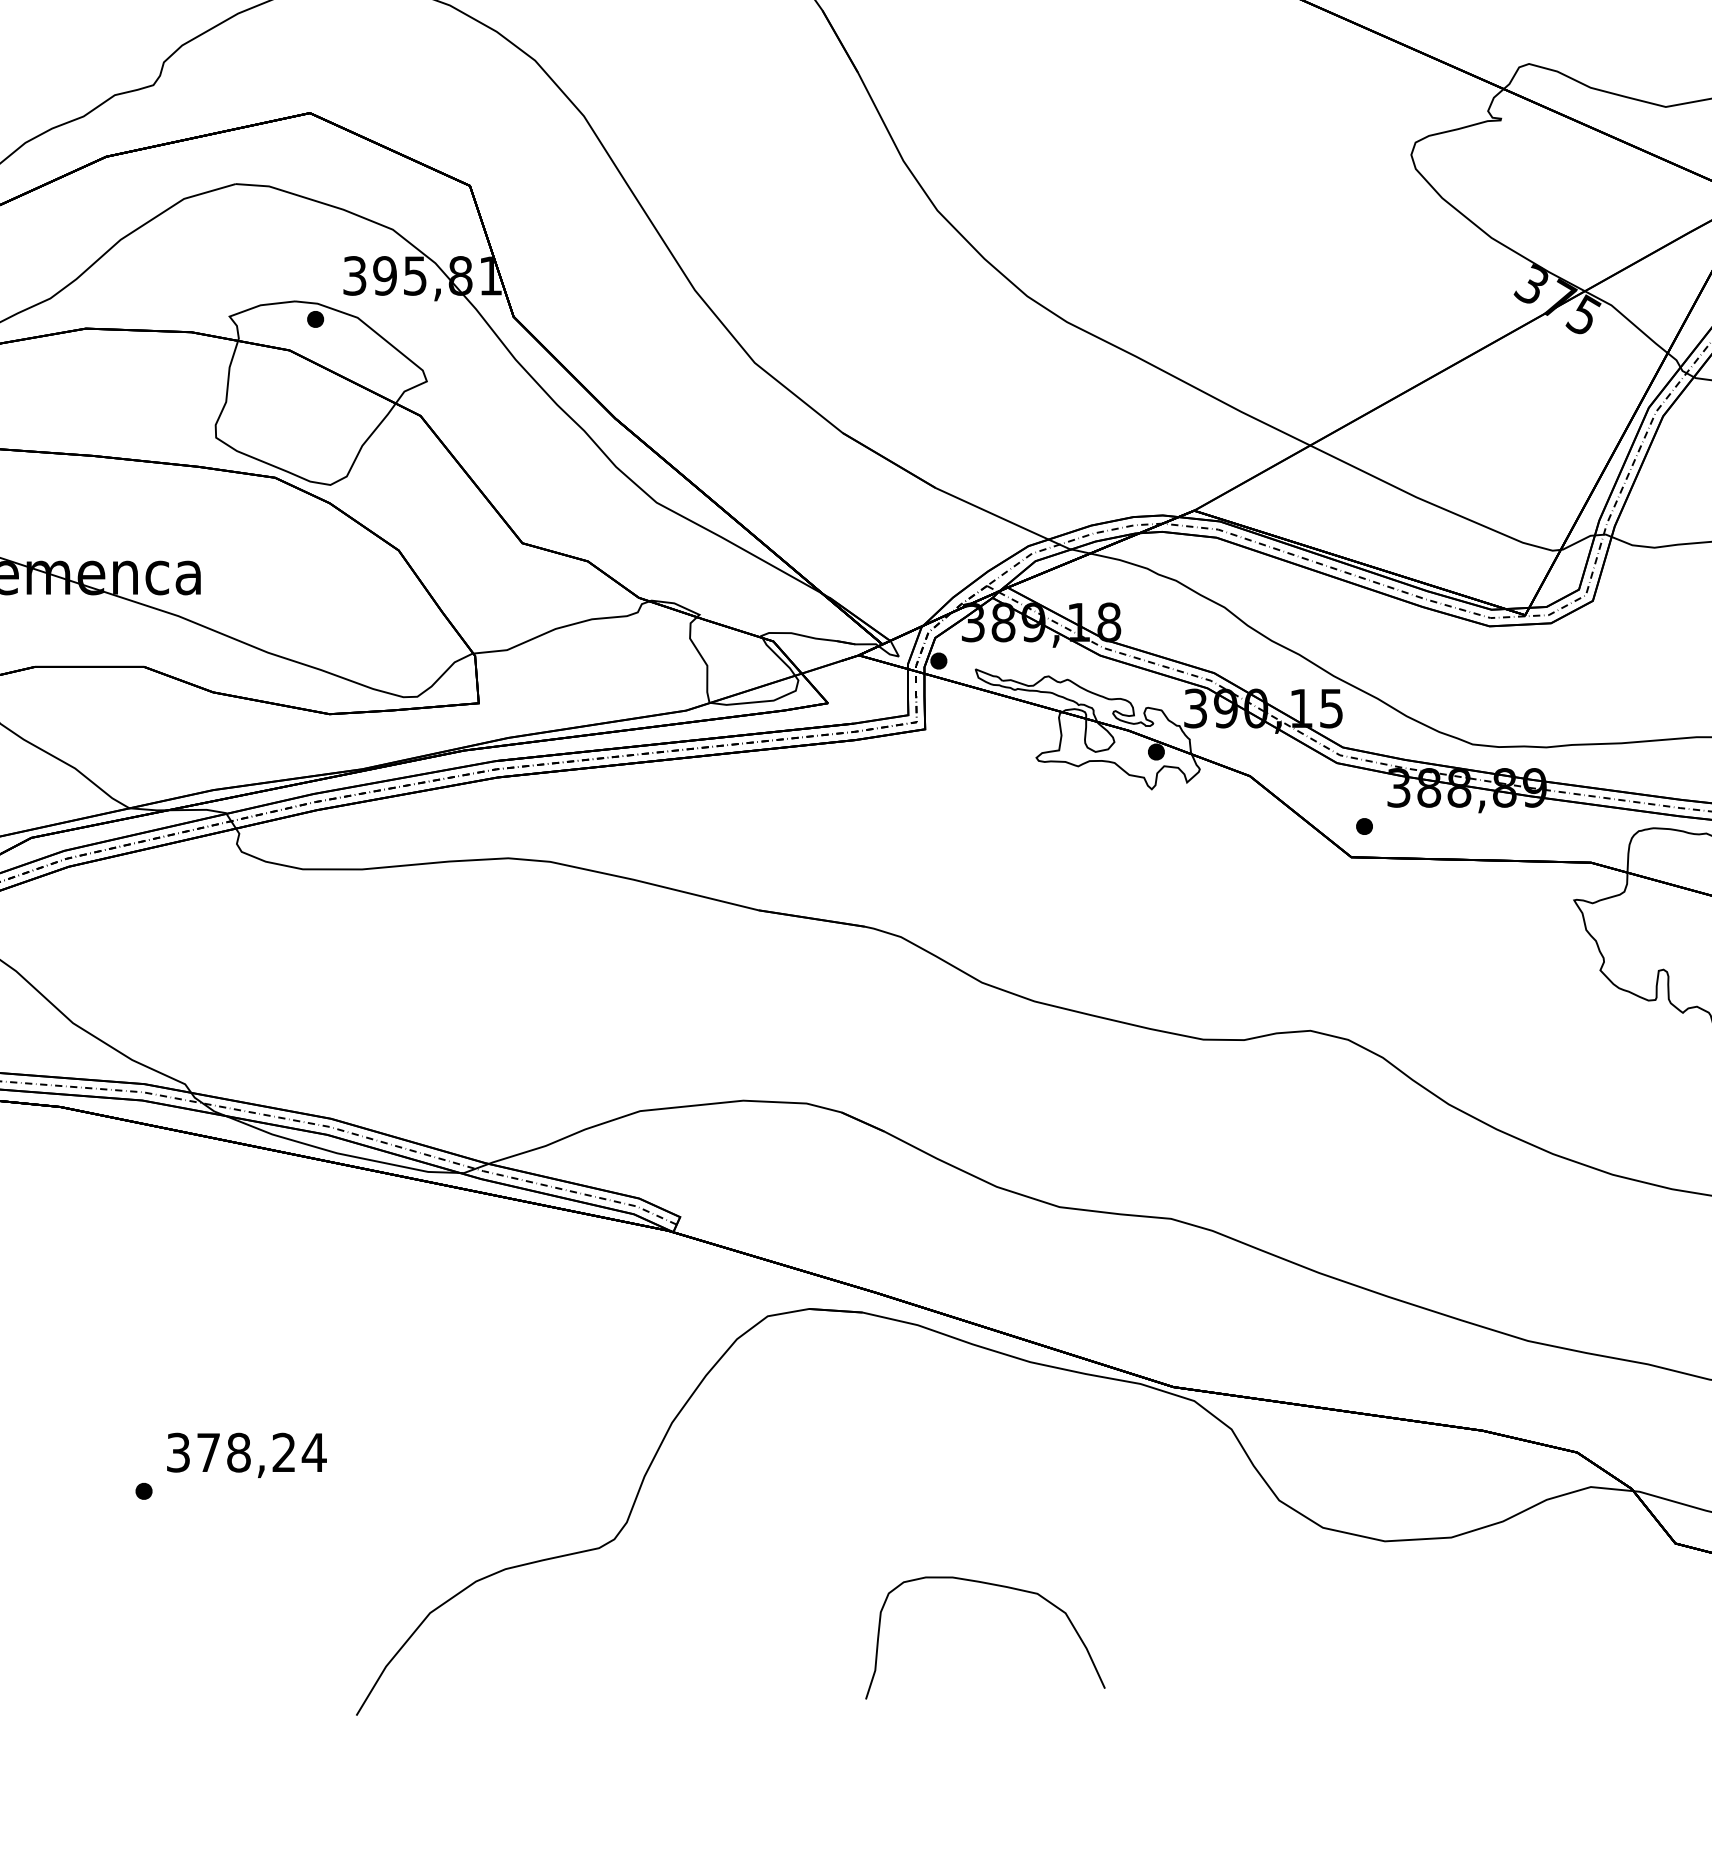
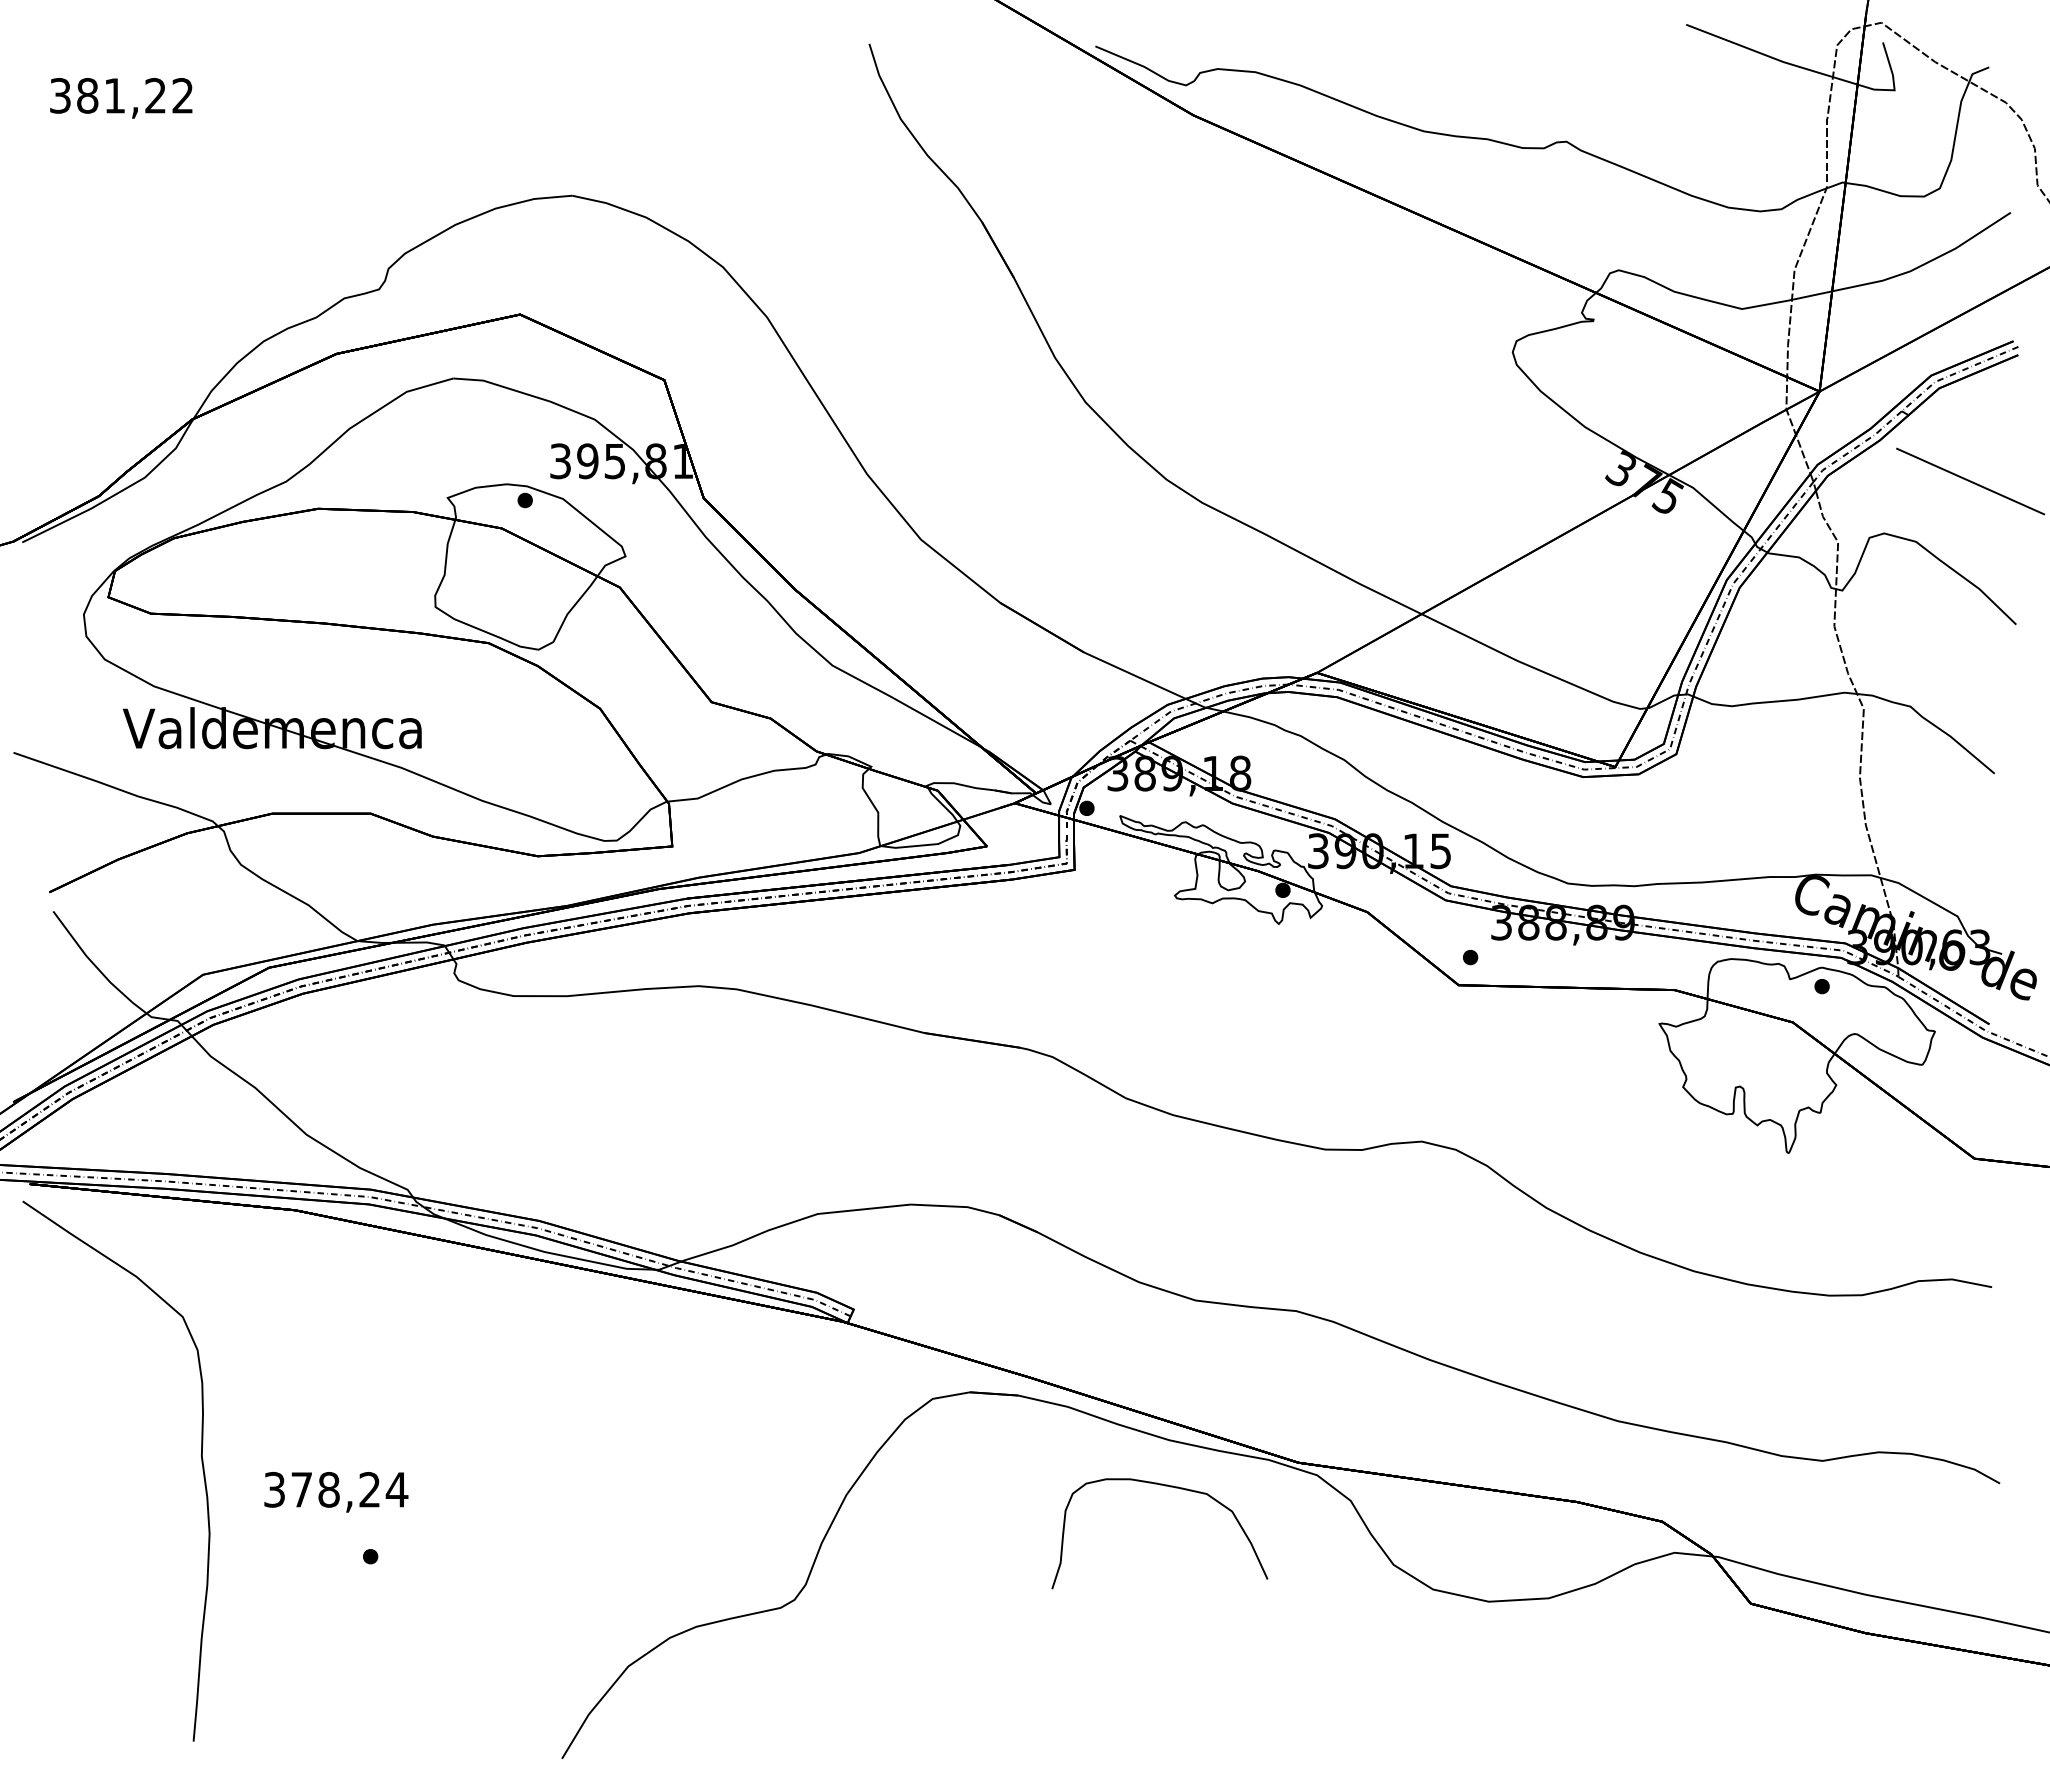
text: (247, 1455) -> (336, 1492), moved
curve: (997, 1586) -> (1170, 1487), moved

